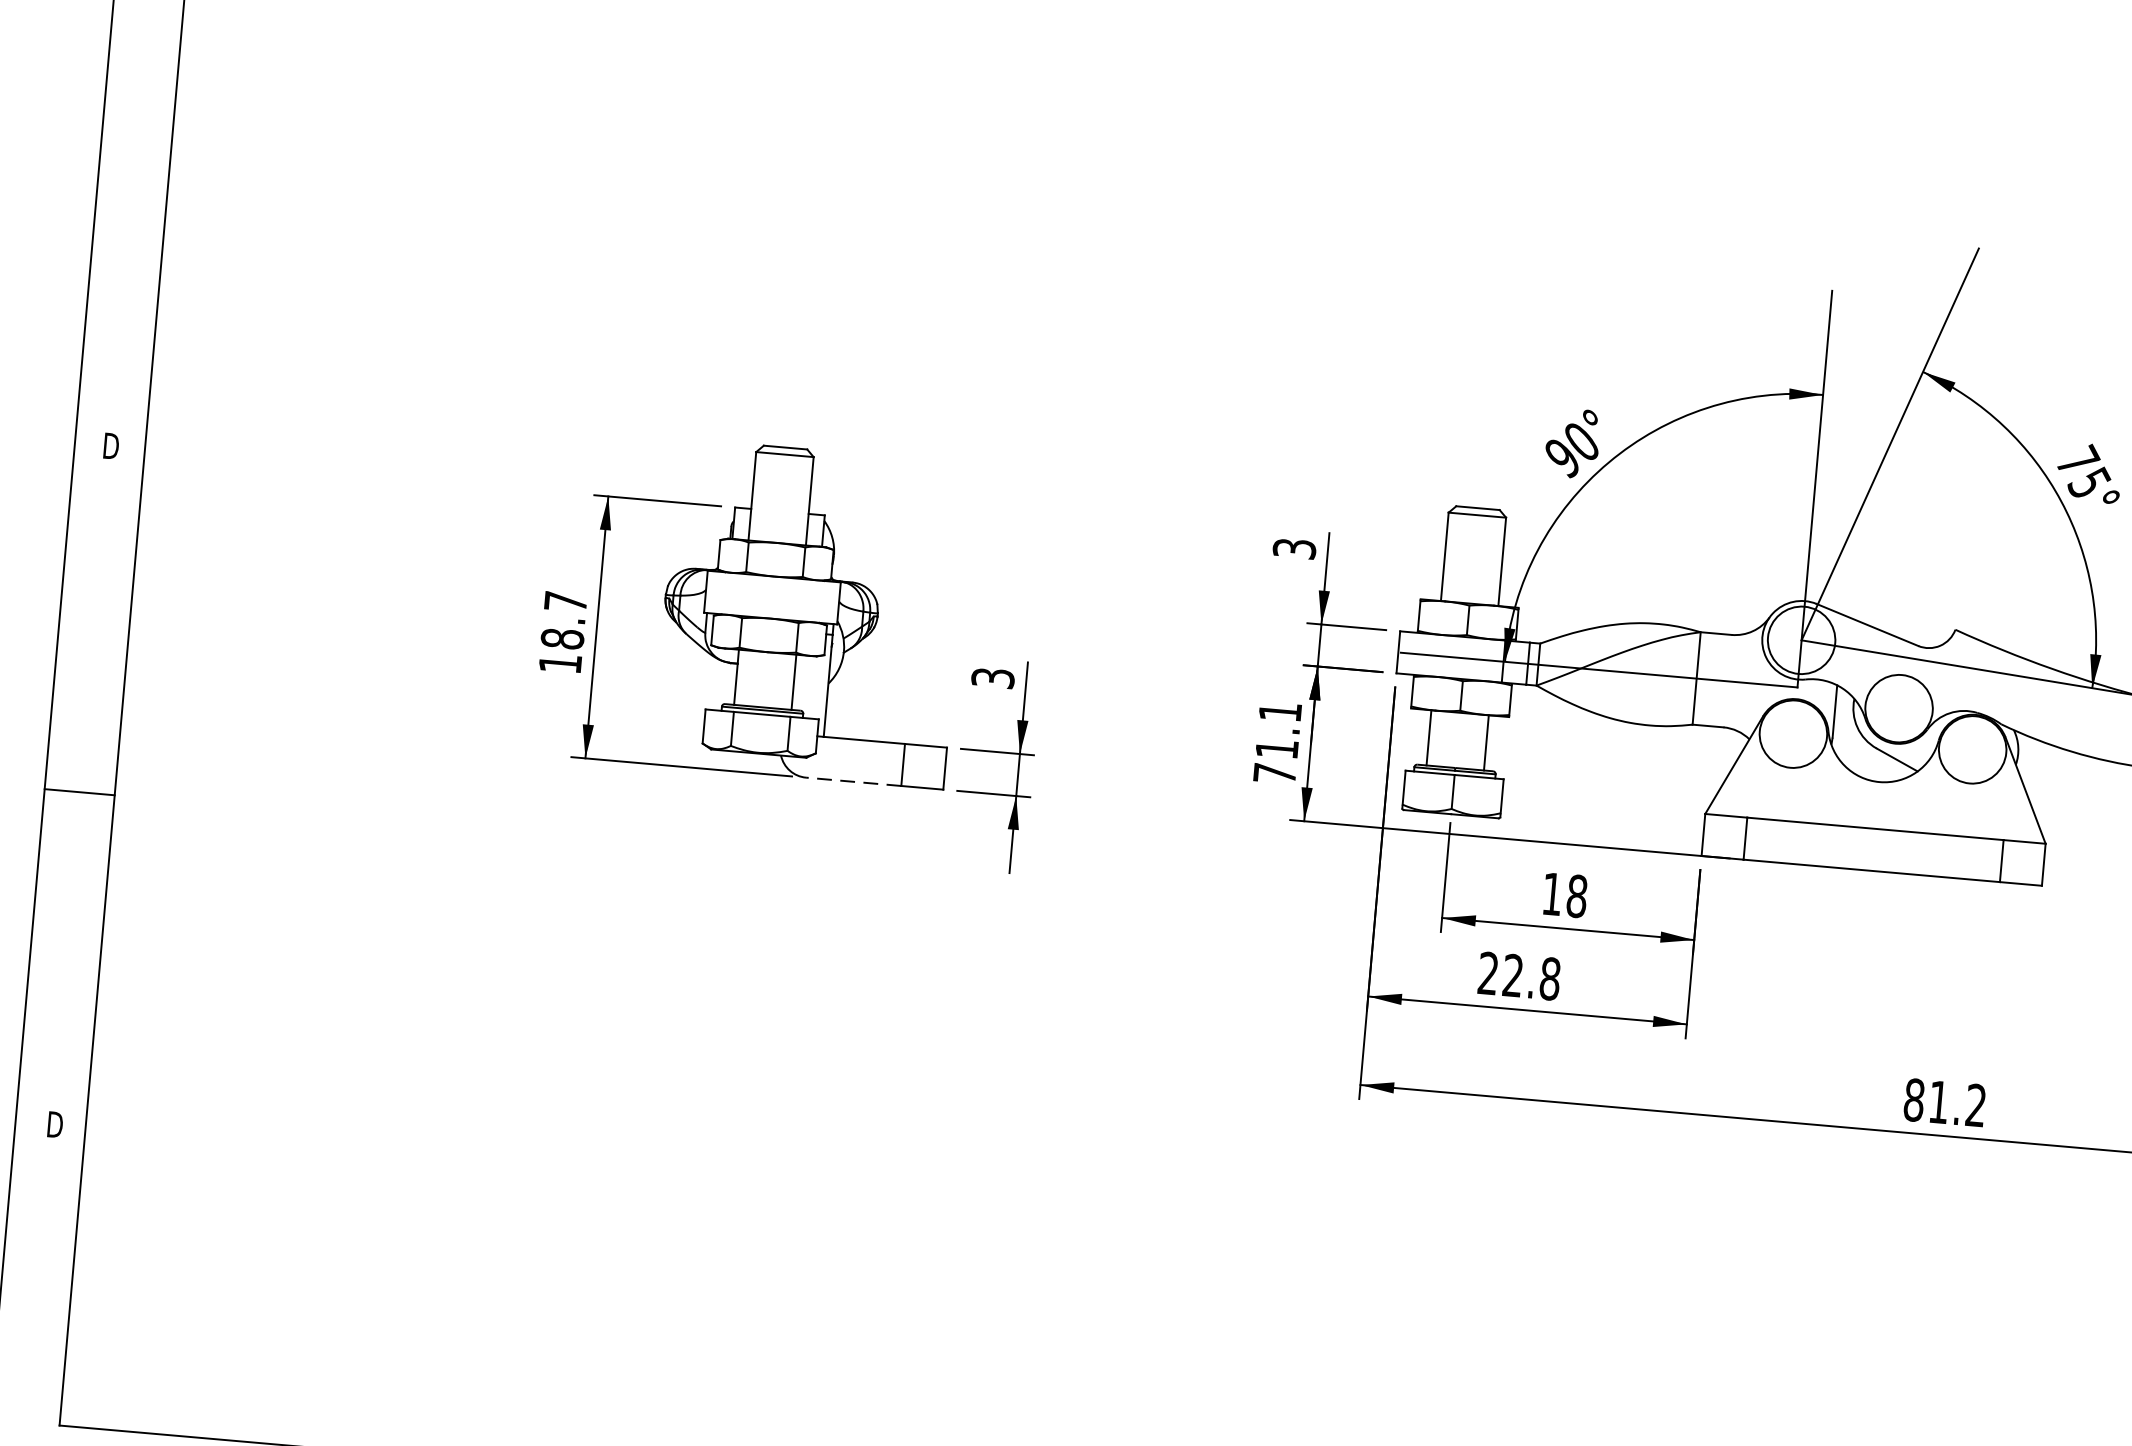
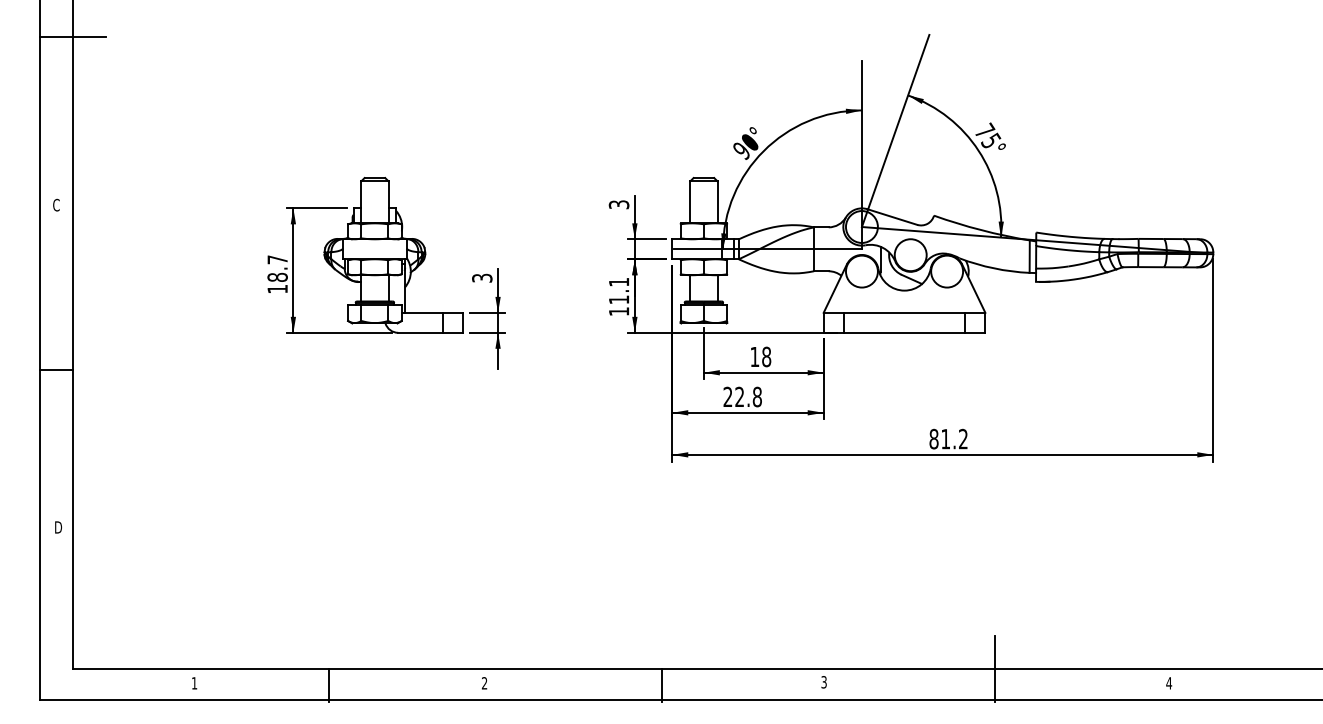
line: (175, 93) -> (72, 36), added
text: (110, 444) -> (56, 204), D -> C
text: (1275, 773) -> (619, 311), 71.1 -> 11.1
line: (853, 781) -> (420, 332), dashed -> solid

